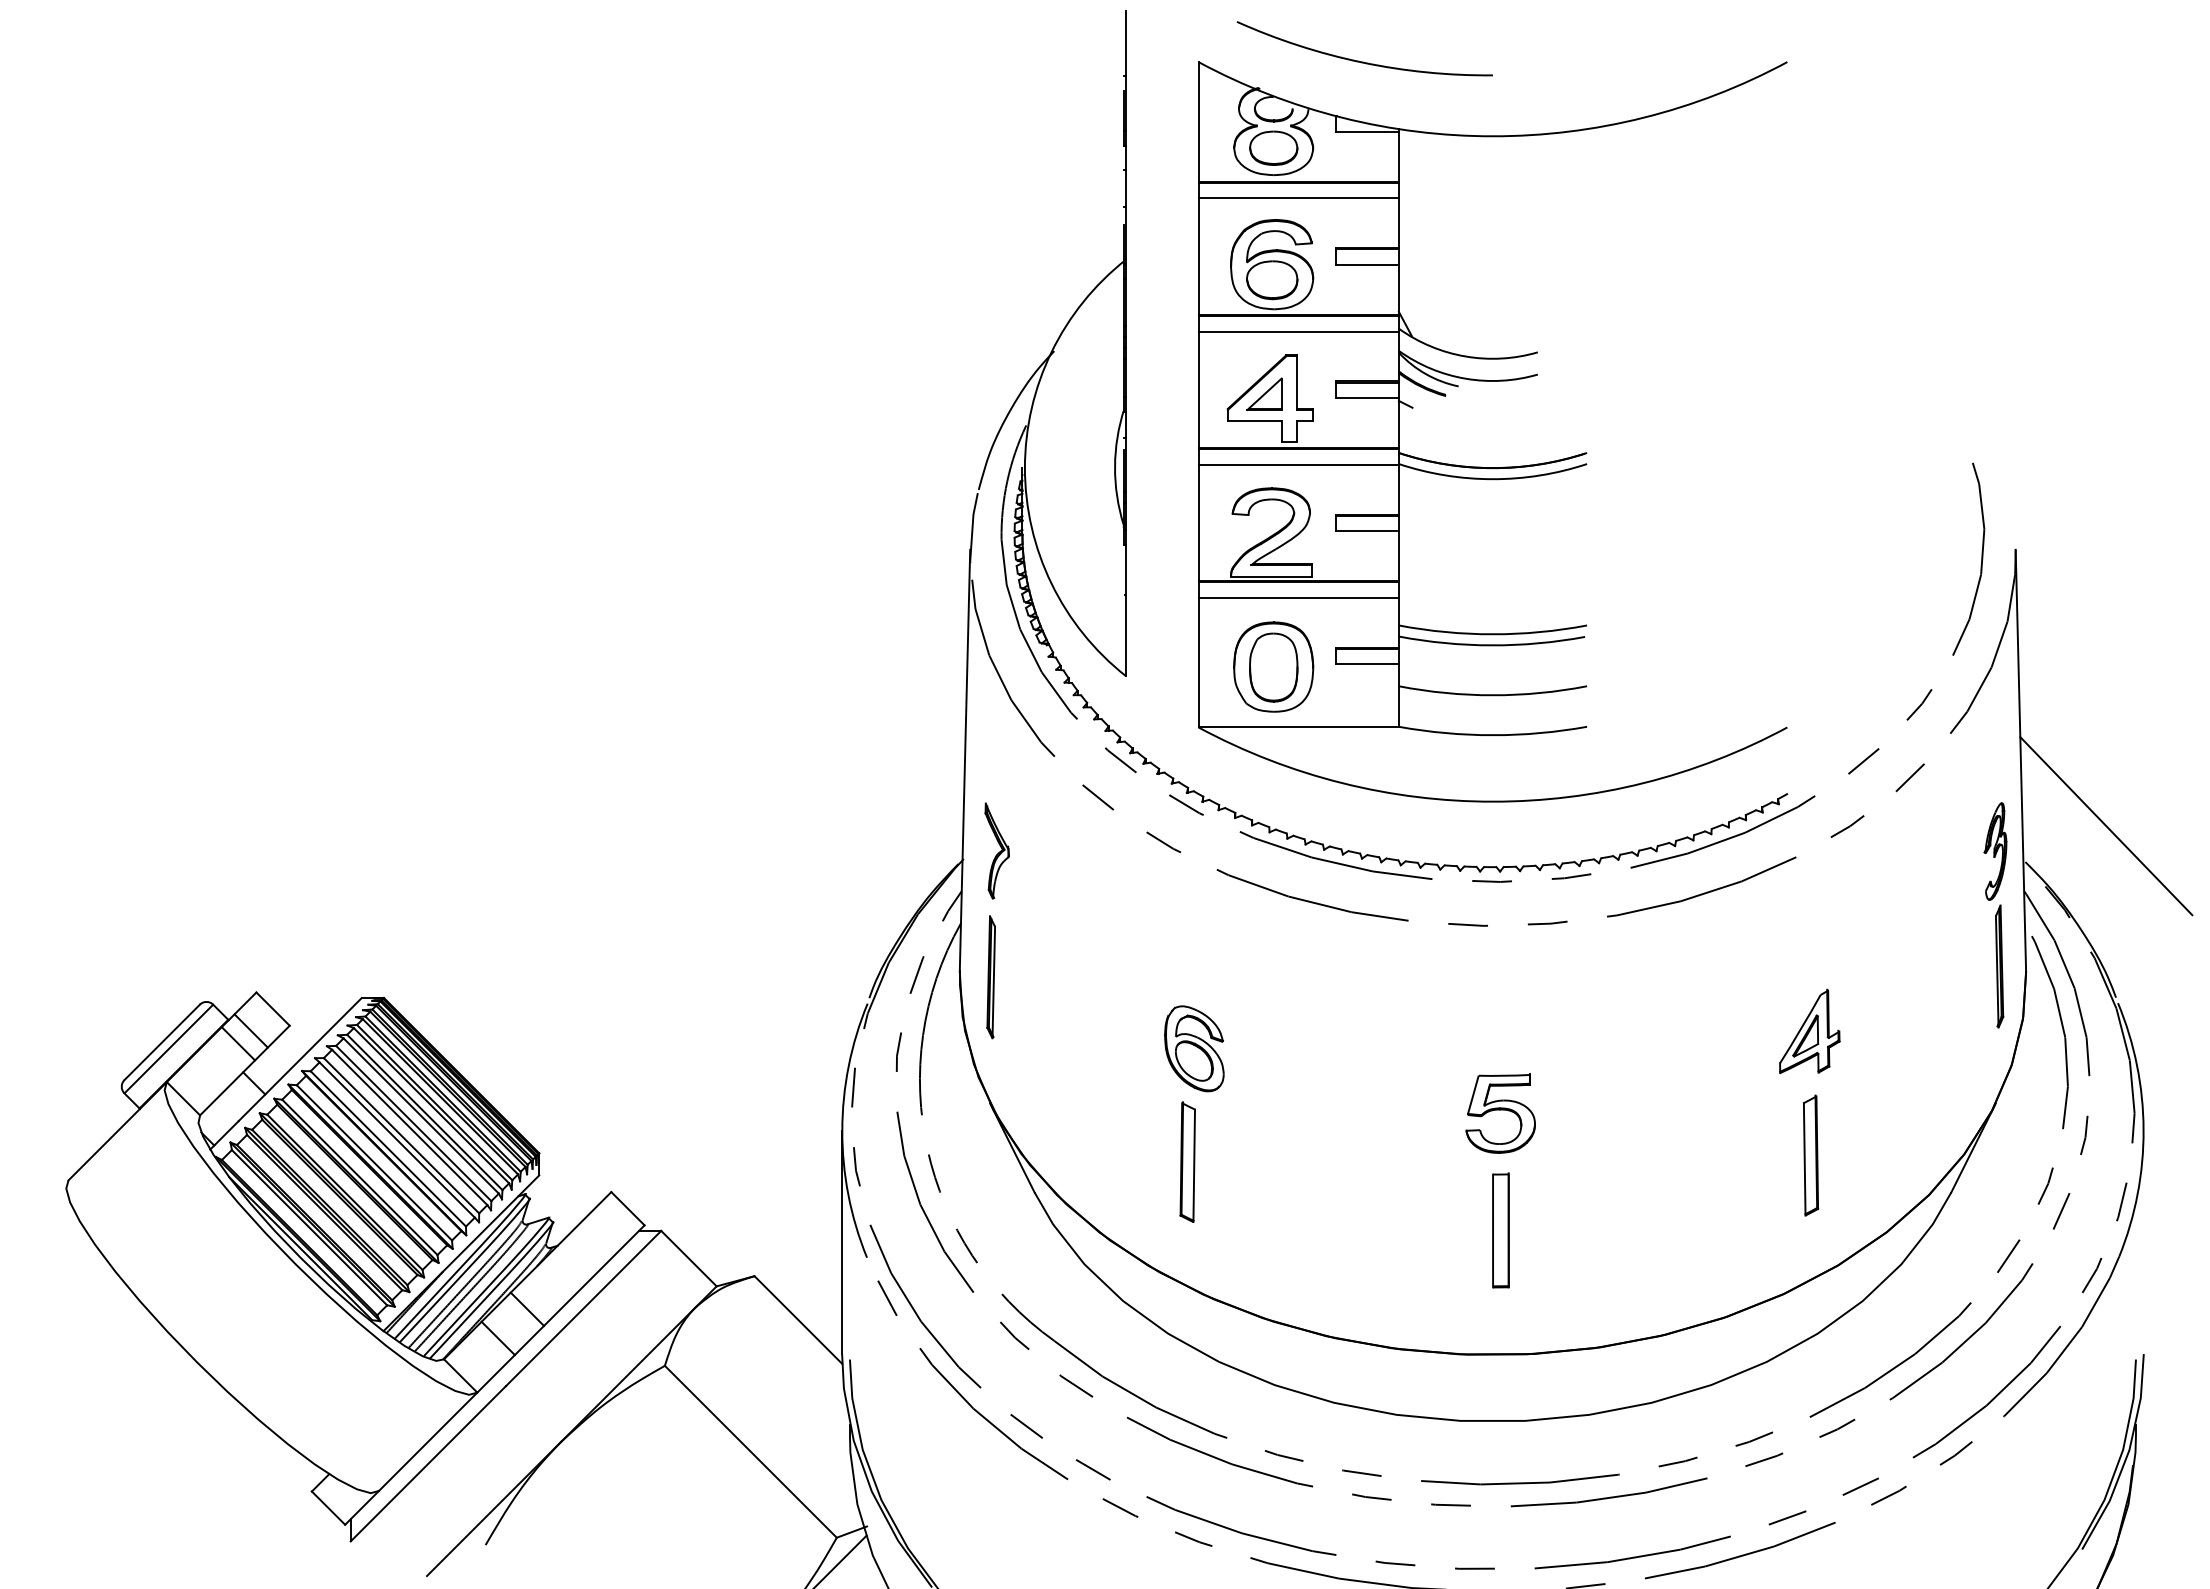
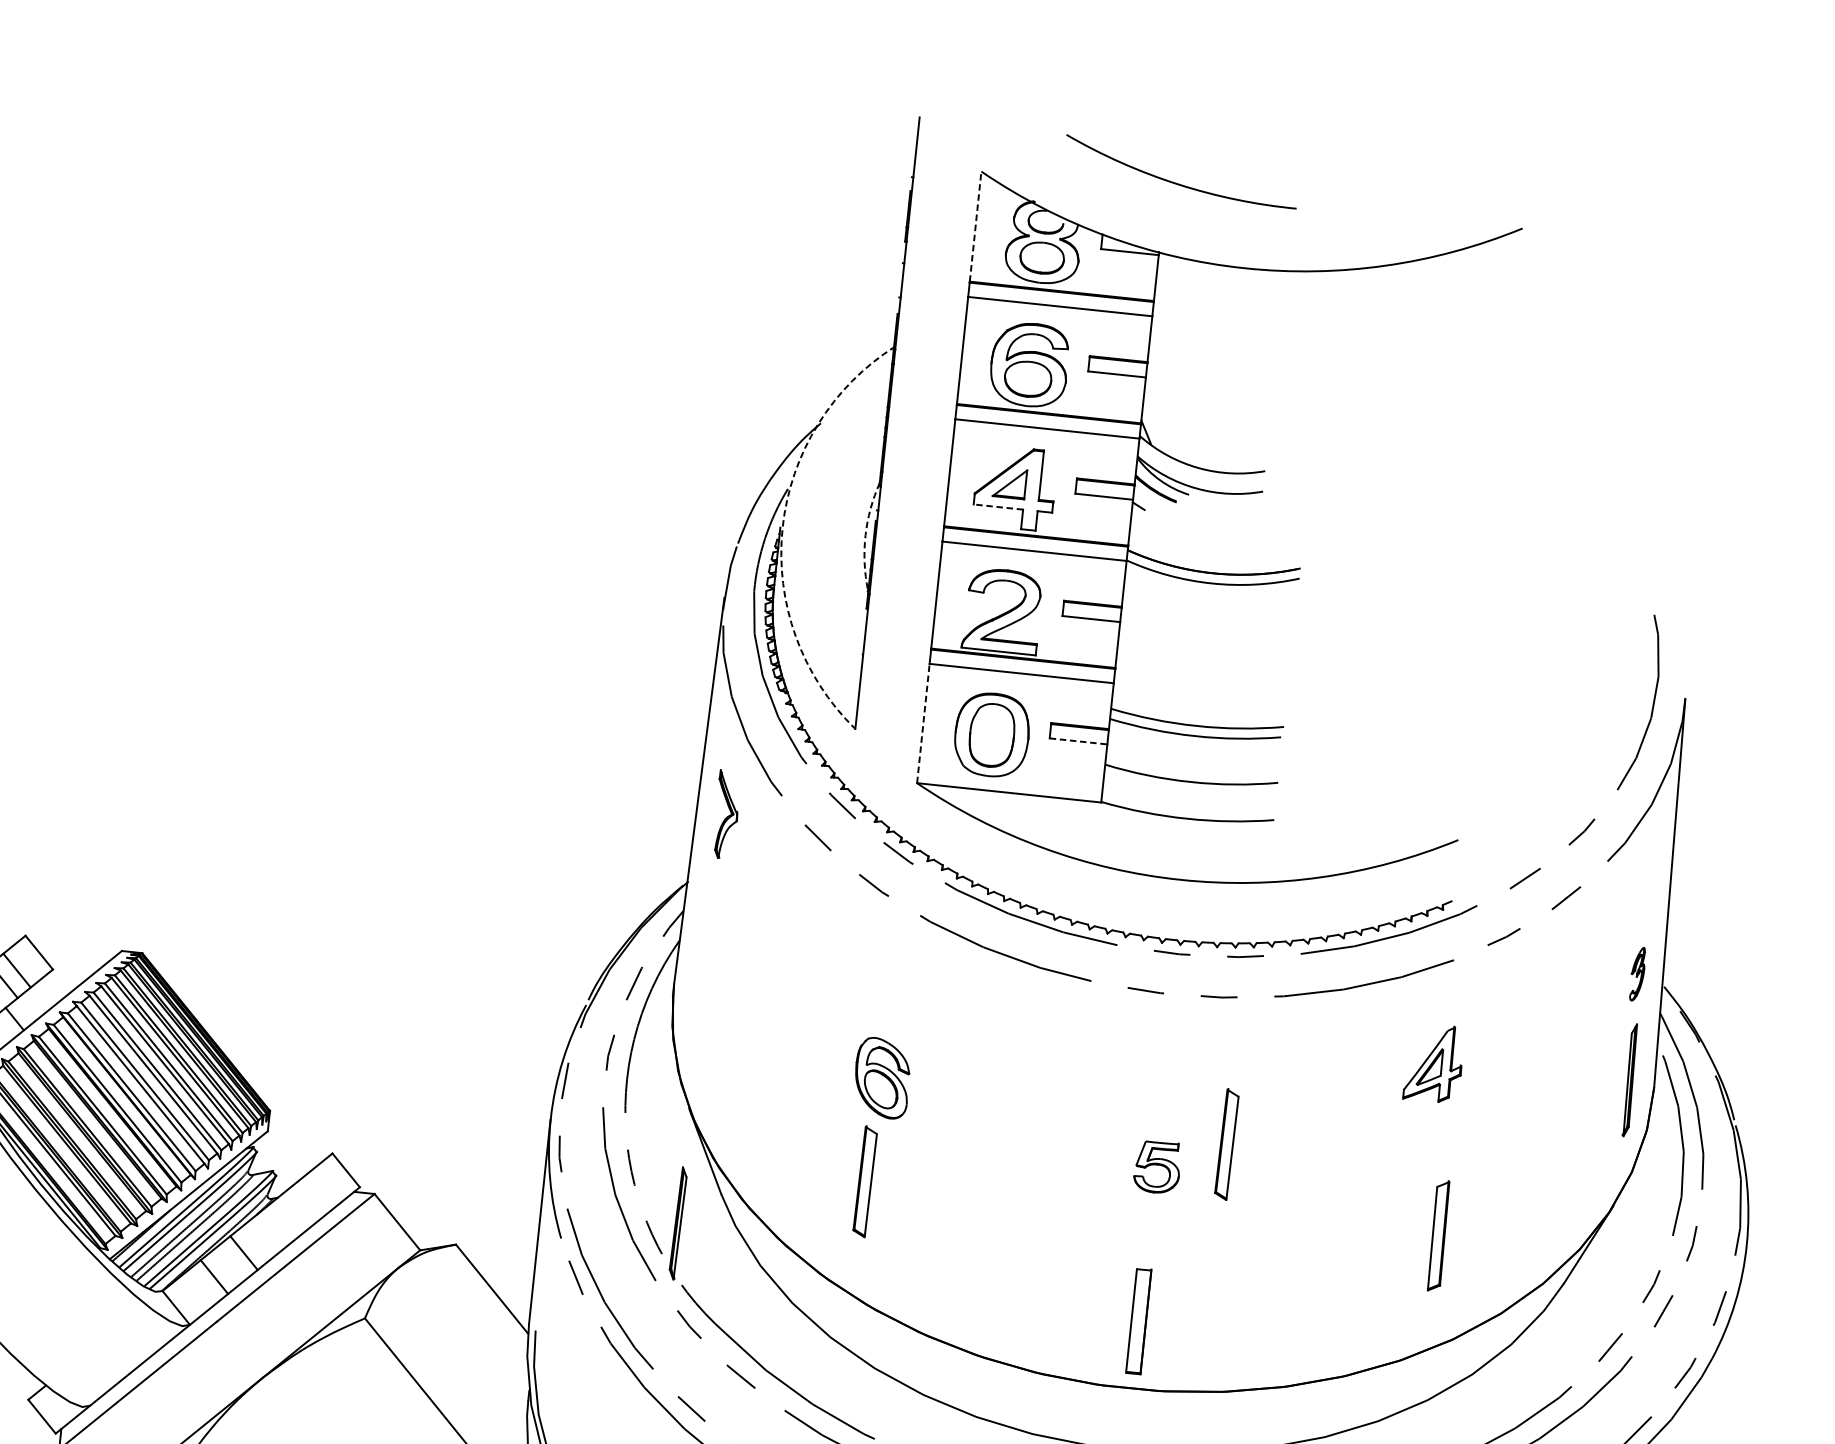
arc: (1363, 61) -> (1178, 183), moved
line: (1198, 121) -> (975, 226), solid -> dashed
line: (1254, 421) -> (998, 507), solid -> dashed
arc: (1115, 466) -> (866, 535), solid -> dashed
arc: (1024, 467) -> (782, 527), solid -> dashed
line: (1198, 662) -> (923, 723), solid -> dashed
line: (1367, 664) -> (1078, 741), solid -> dashed
line: (2106, 826) -> (1742, 961), removed
part: (996, 850) -> (726, 814), moved
part: (1995, 851) -> (1637, 974), size x0.6
part: (990, 977) -> (677, 1223), moved
part: (1809, 1030) -> (1434, 1062), moved
part: (1572, 1080) -> (1226, 1143), added
part: (1500, 1113) -> (1157, 1167), size x0.7
part: (1500, 1230) -> (1138, 1321), moved

